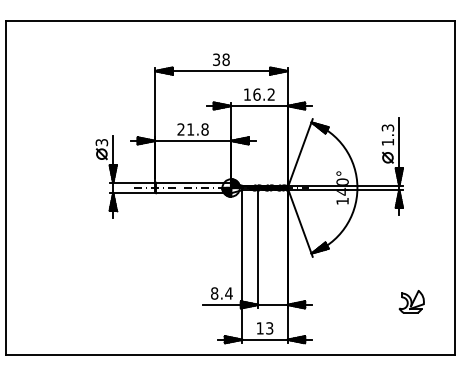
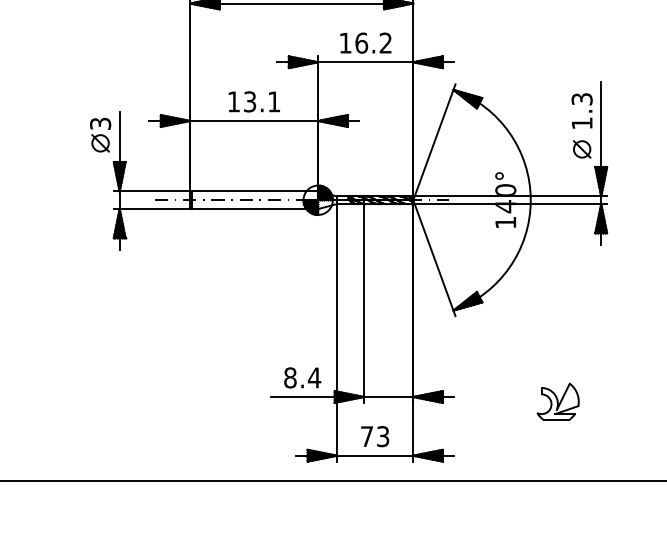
text: (192, 129) -> (253, 101), 21.8 -> 13.1
part: (411, 301) -> (557, 401), moved
text: (259, 328) -> (365, 436), 13 -> 73

